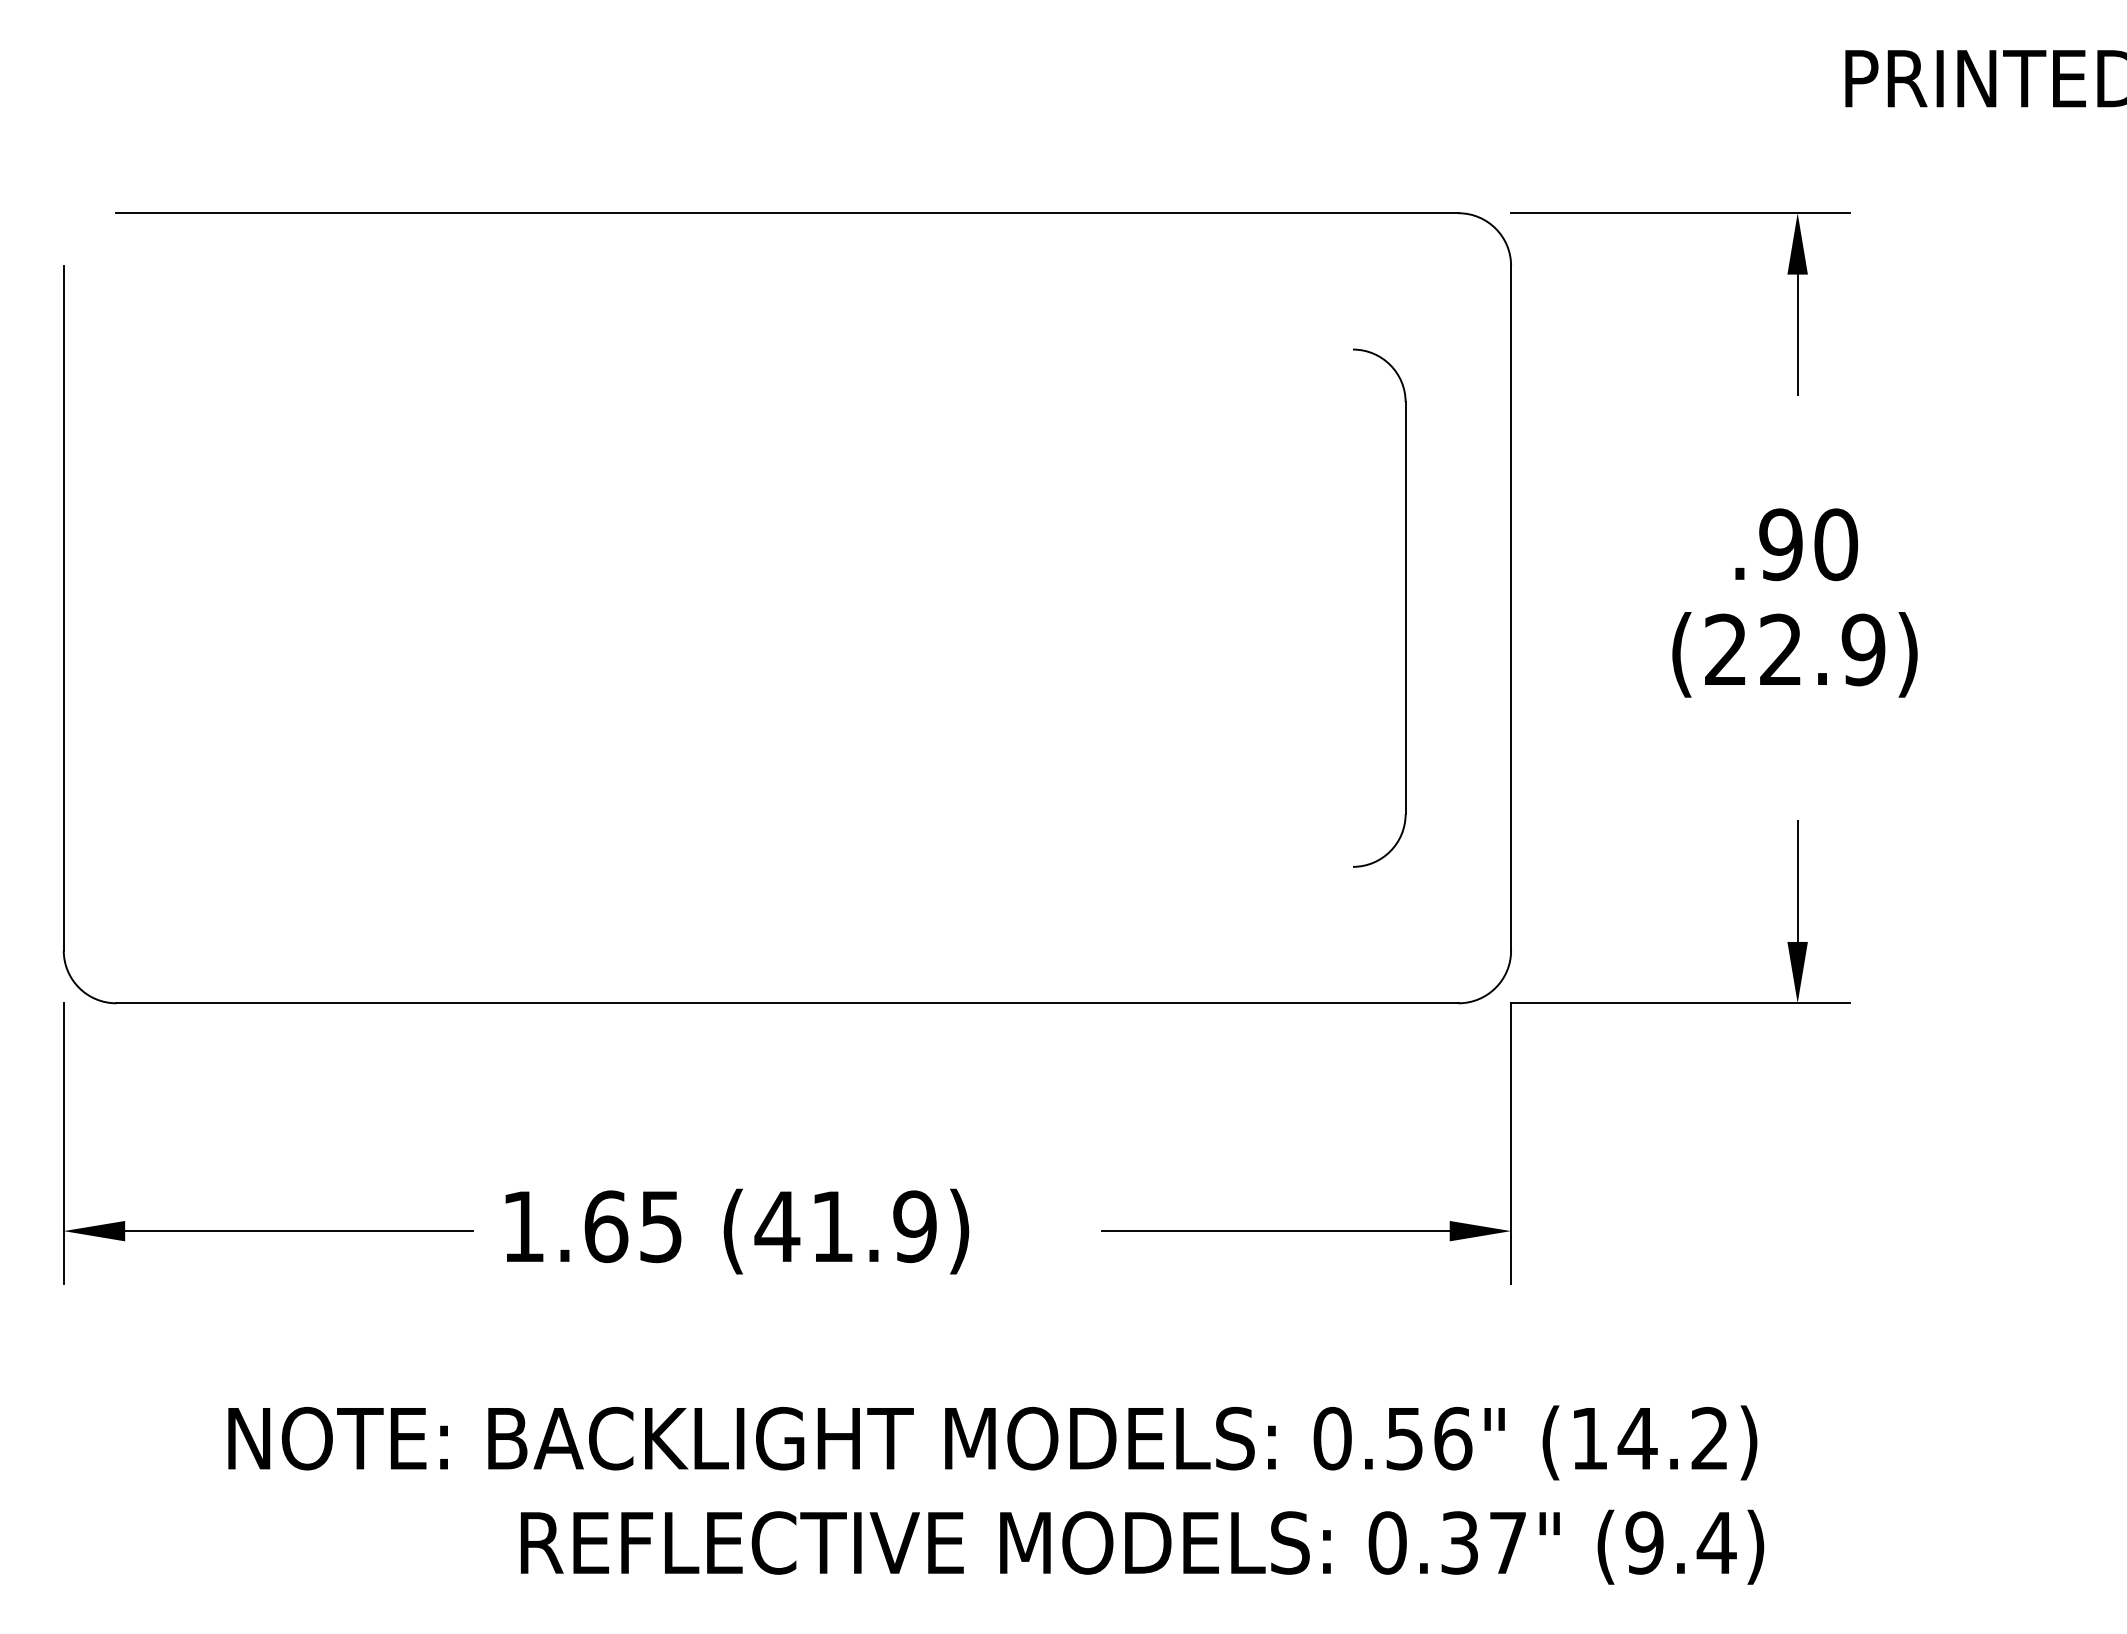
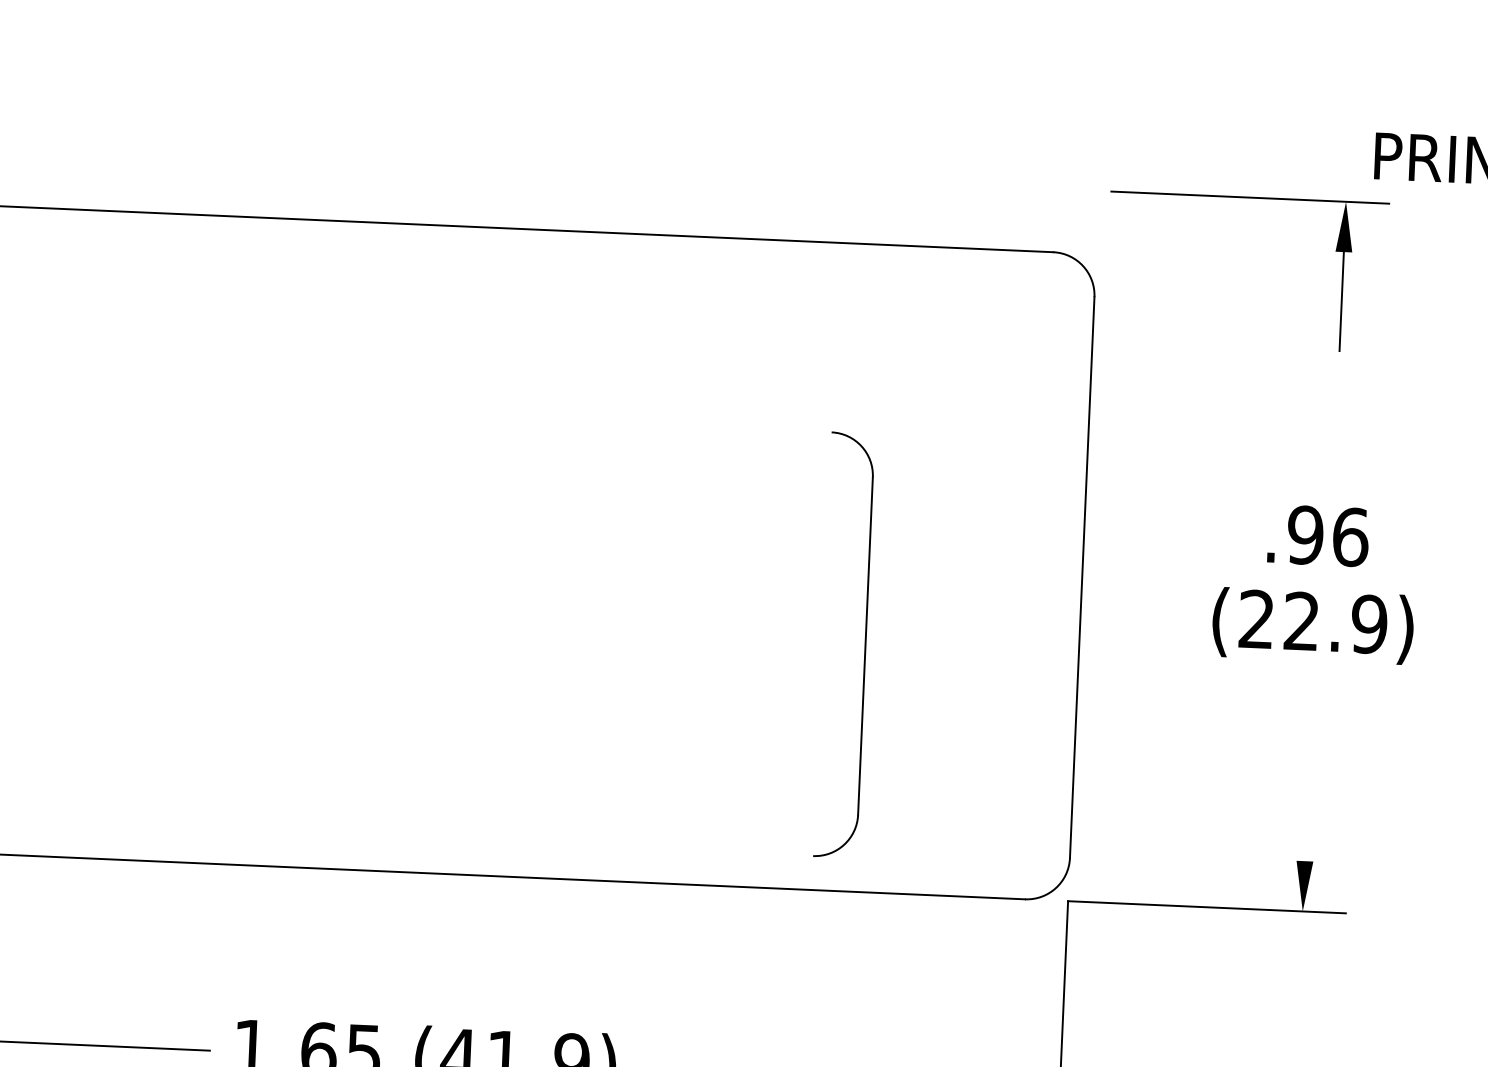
part: (1680, 213) -> (1250, 197), moved
text: (1836, 544) -> (1350, 537), .90 -> .96
part: (1405, 607) -> (865, 645), moved
line: (1797, 881) -> (1306, 811), removed

